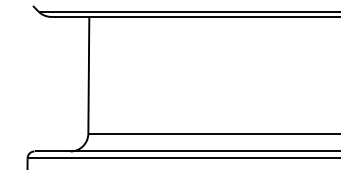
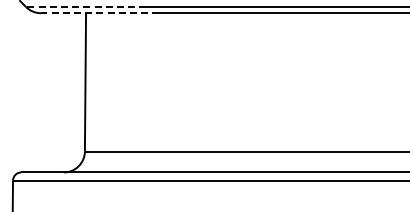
line: (88, 12) -> (85, 7), solid -> dashed
line: (100, 17) -> (99, 13), solid -> dashed

